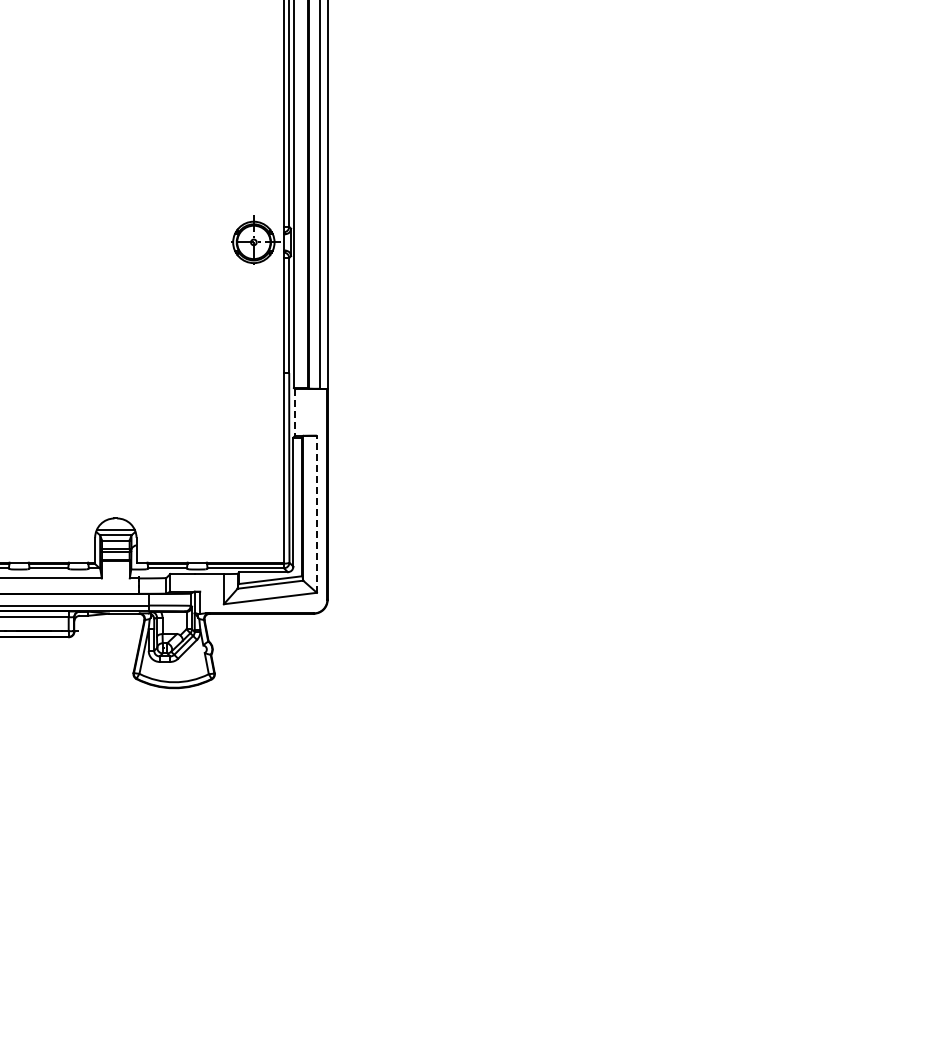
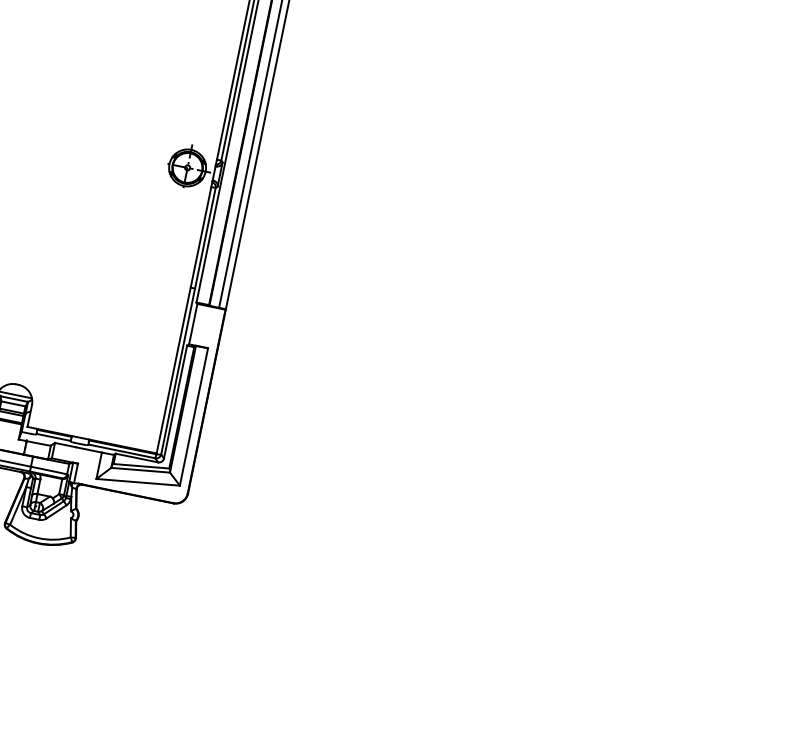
line: (295, 413) -> (193, 325), dashed -> solid
line: (316, 514) -> (193, 417), dashed -> solid

